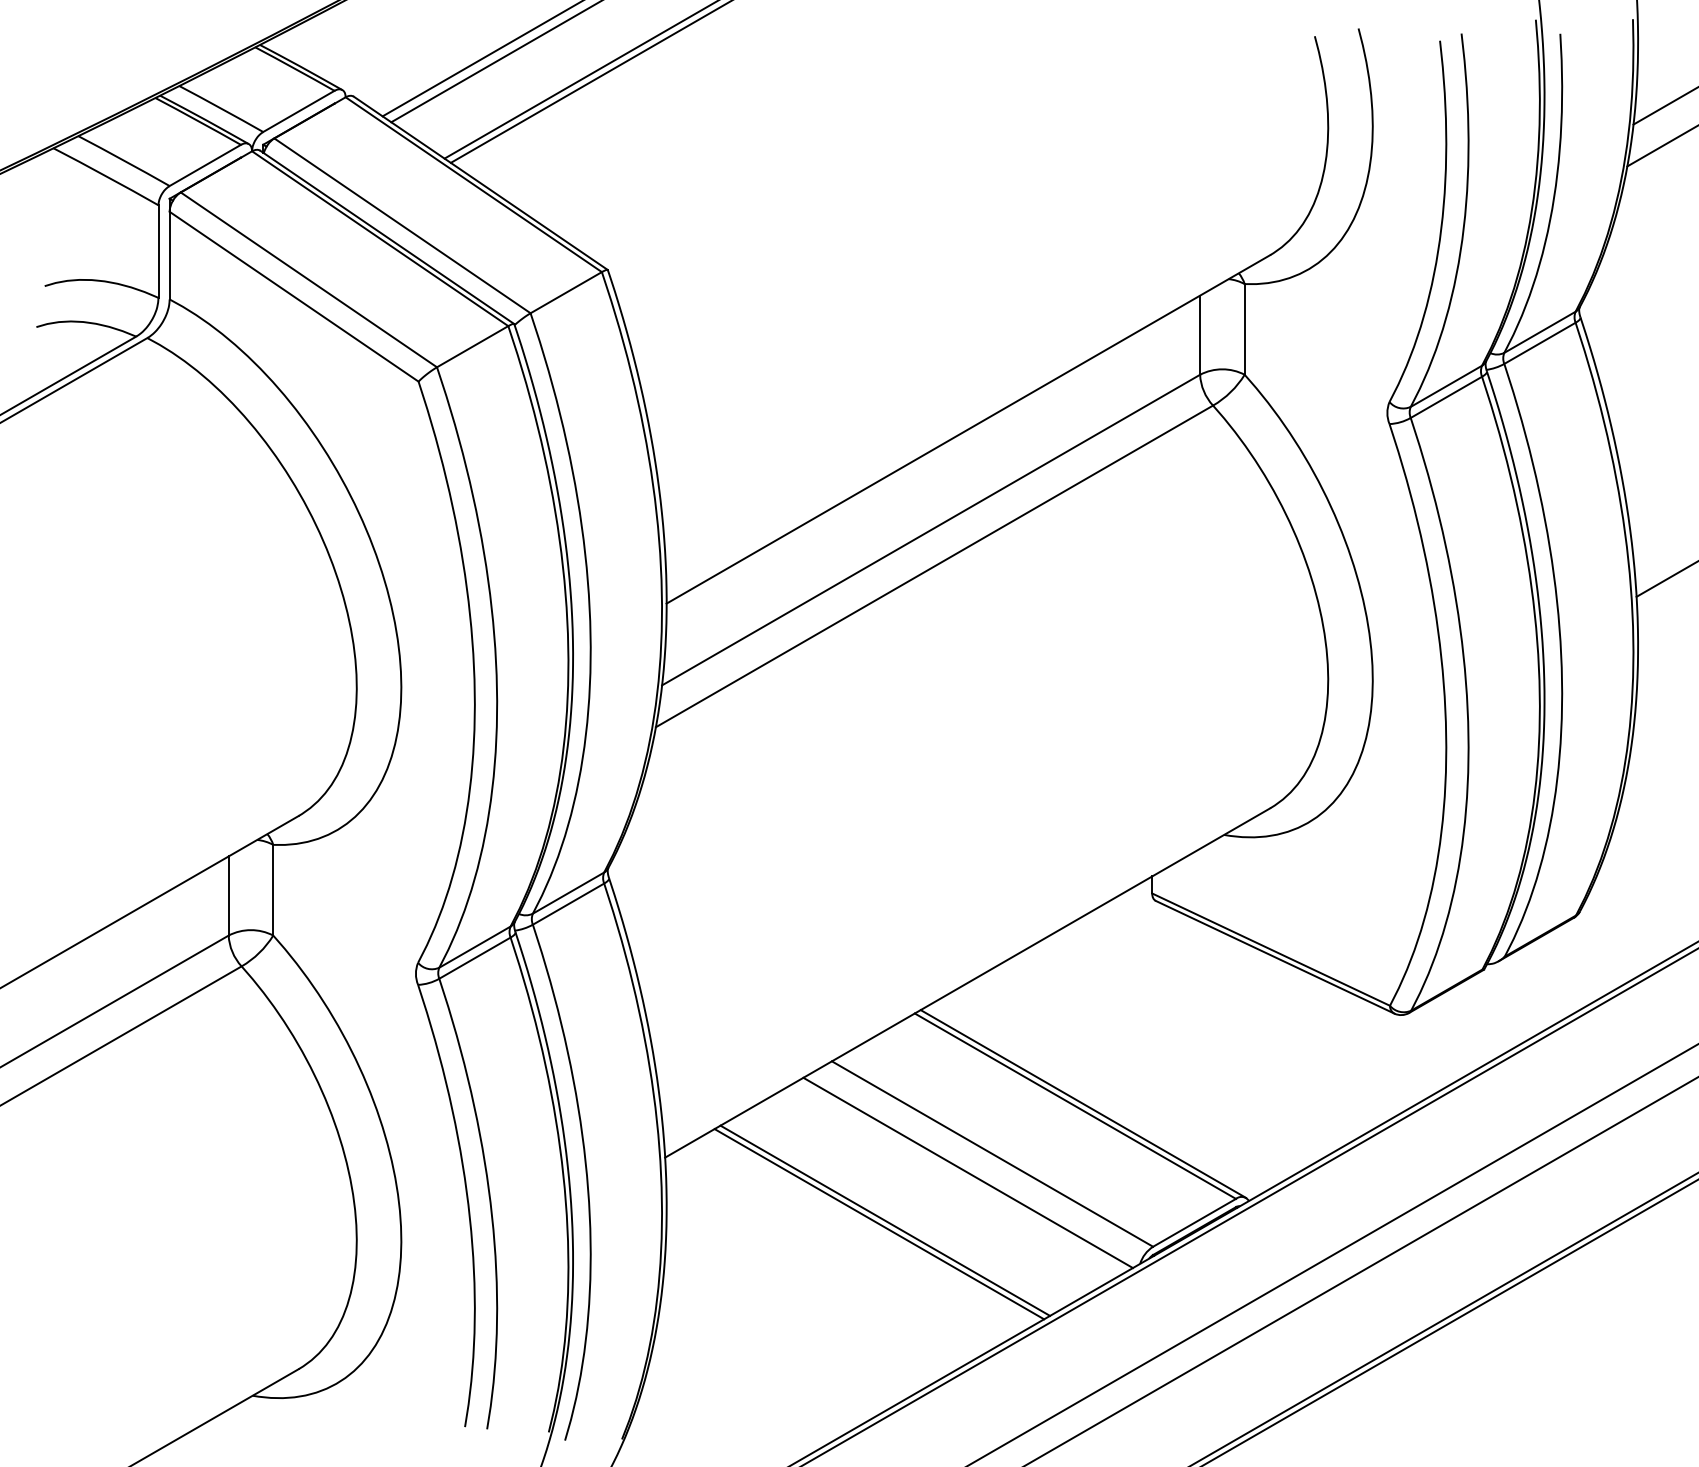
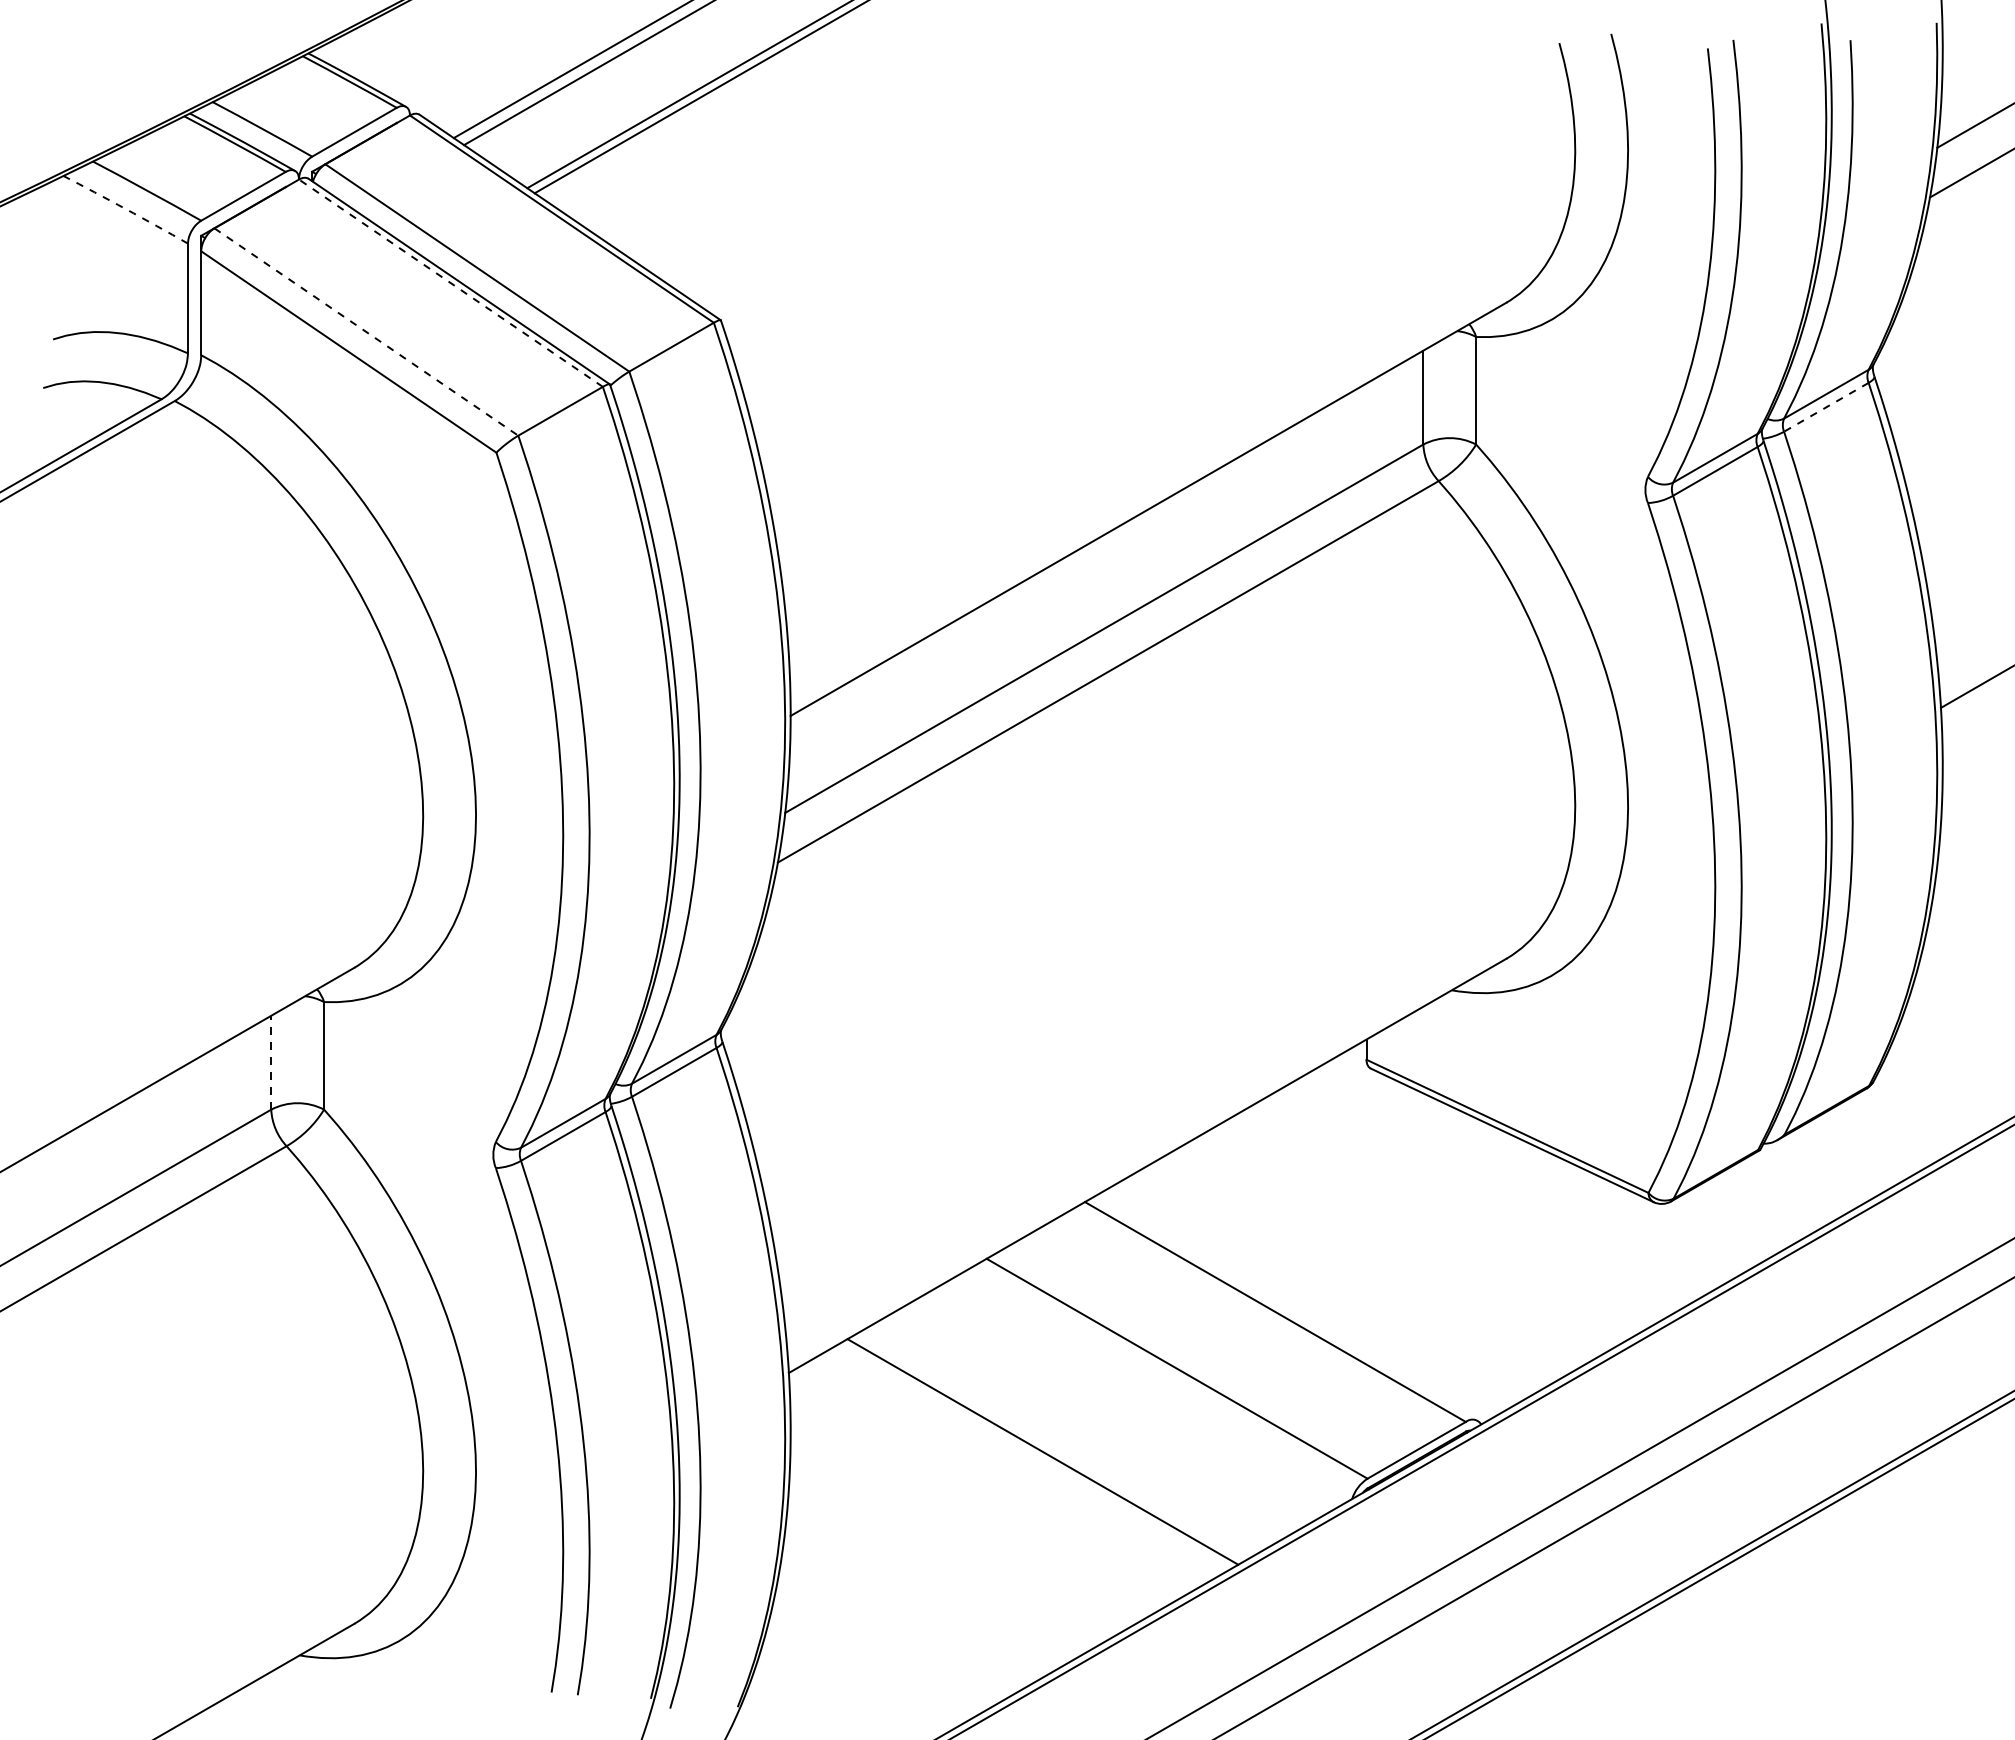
arc: (105, 176) -> (125, 209), solid -> dashed
line: (379, 238) -> (450, 283), solid -> dashed
line: (309, 280) -> (366, 332), solid -> dashed
line: (1540, 343) -> (1826, 407), solid -> dashed
line: (228, 895) -> (271, 1062), solid -> dashed
line: (1083, 1104) -> (1284, 1309), removed
line: (967, 1172) -> (1147, 1390), removed
line: (884, 1220) -> (1049, 1447), removed

